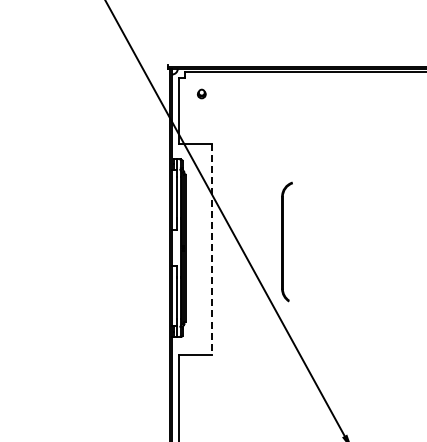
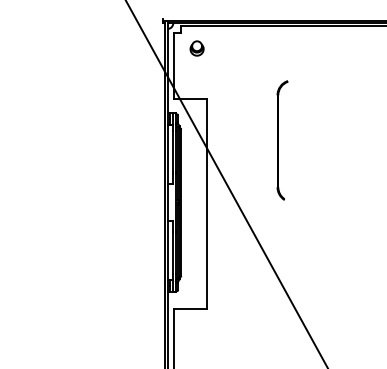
part: (201, 93) -> (196, 47), size x1.67
part: (286, 241) -> (281, 139), moved
line: (211, 249) -> (206, 203), dashed -> solid

